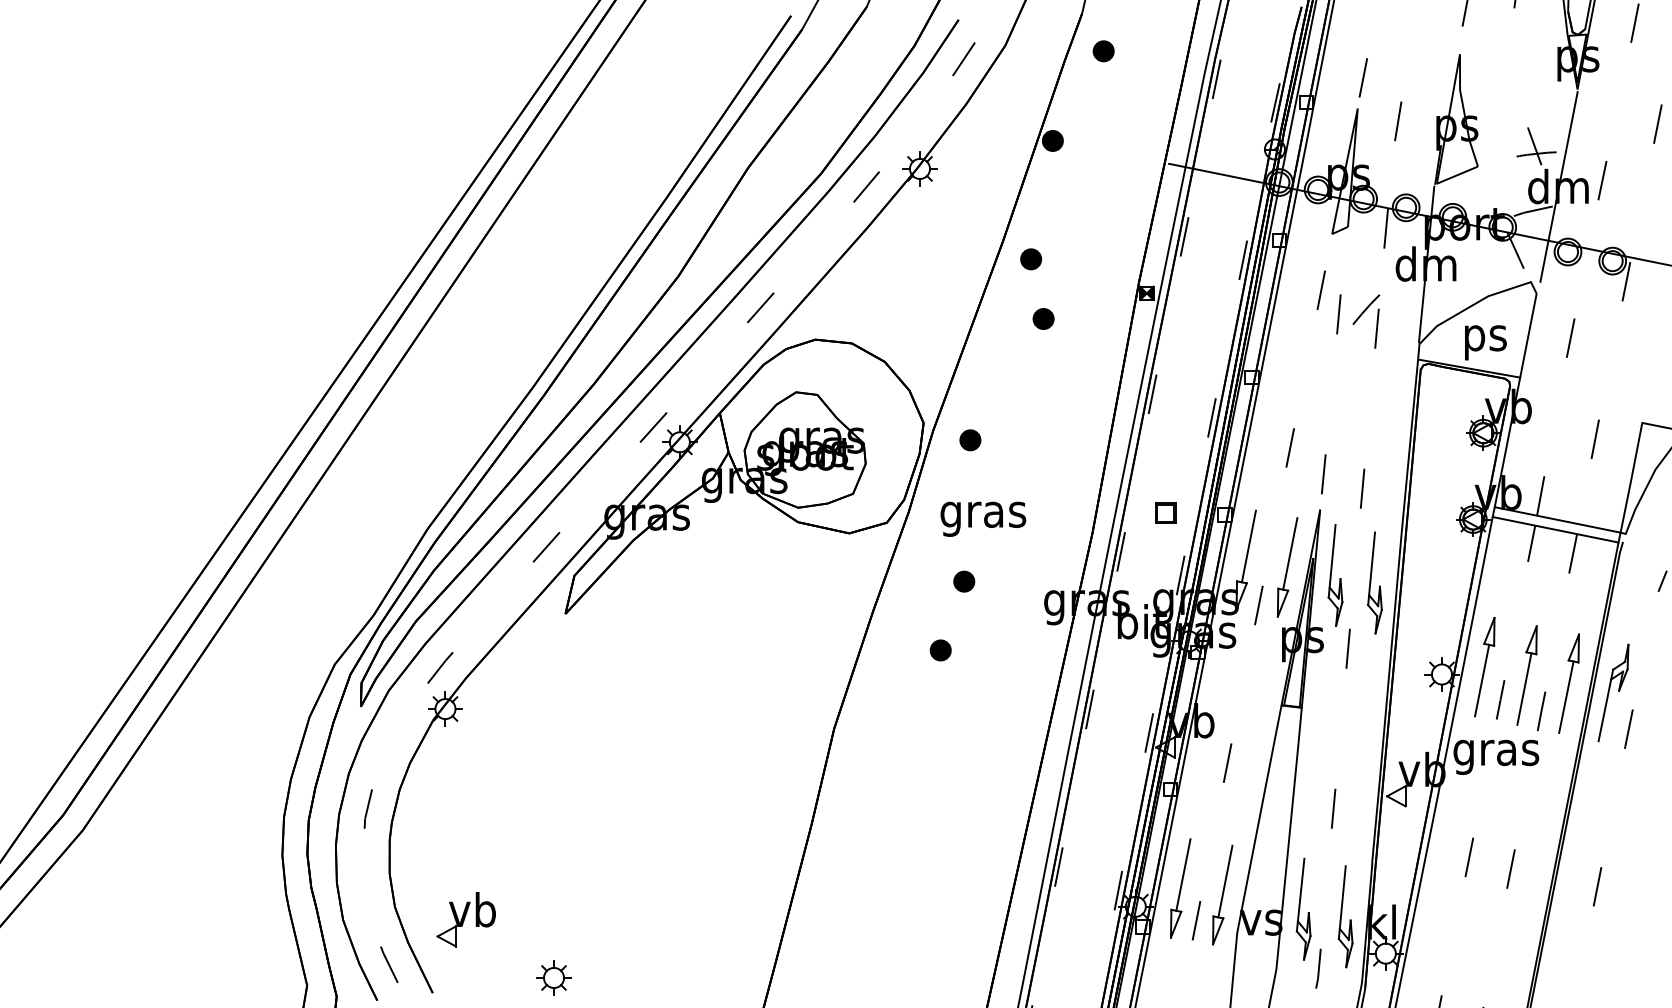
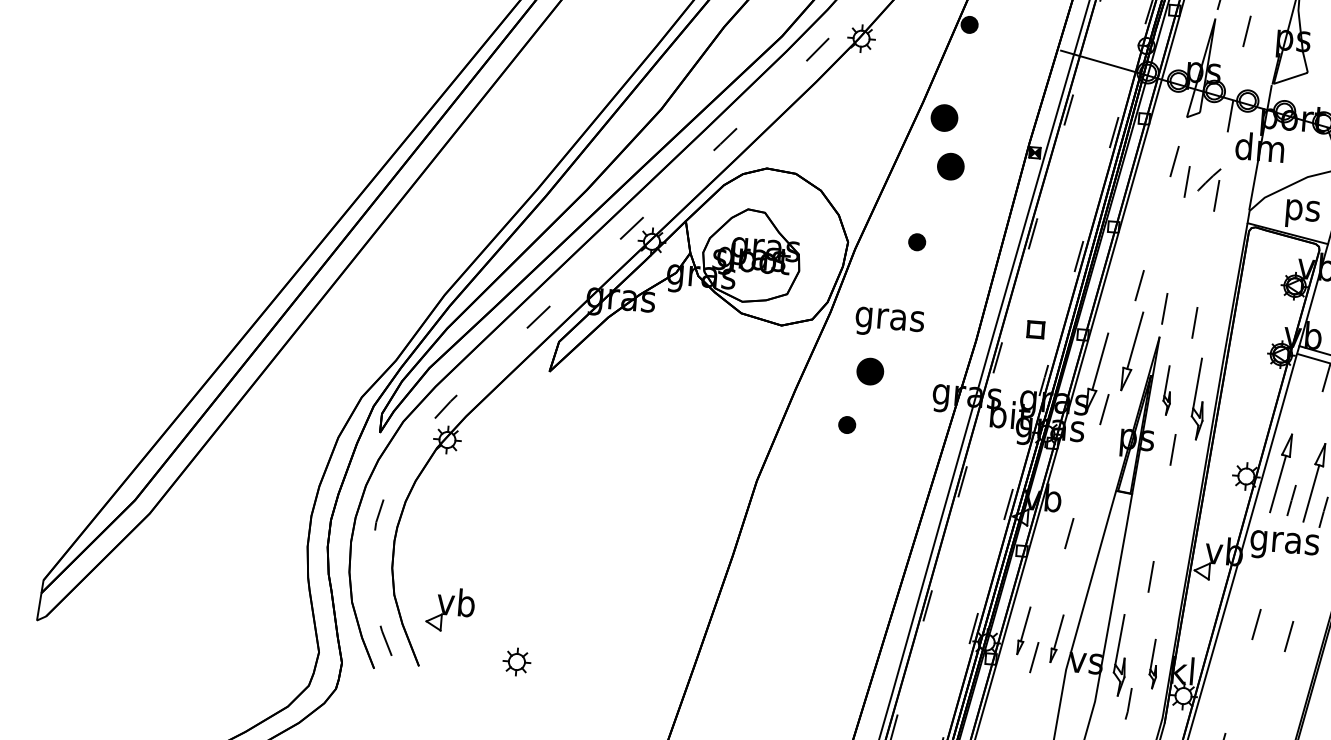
part: (1031, 259) -> (944, 118), size x1.6
part: (1043, 318) -> (950, 166), size x1.6
part: (970, 440) -> (917, 242), moved
part: (1287, 567) -> (1132, 351), moved
part: (1335, 575) -> (1167, 390), size x0.6
part: (964, 581) -> (870, 371), size x1.6
part: (1180, 888) -> (1023, 630), size x0.6
part: (1222, 894) -> (1056, 638), size x0.6
part: (1345, 916) -> (1153, 663), size x0.6

